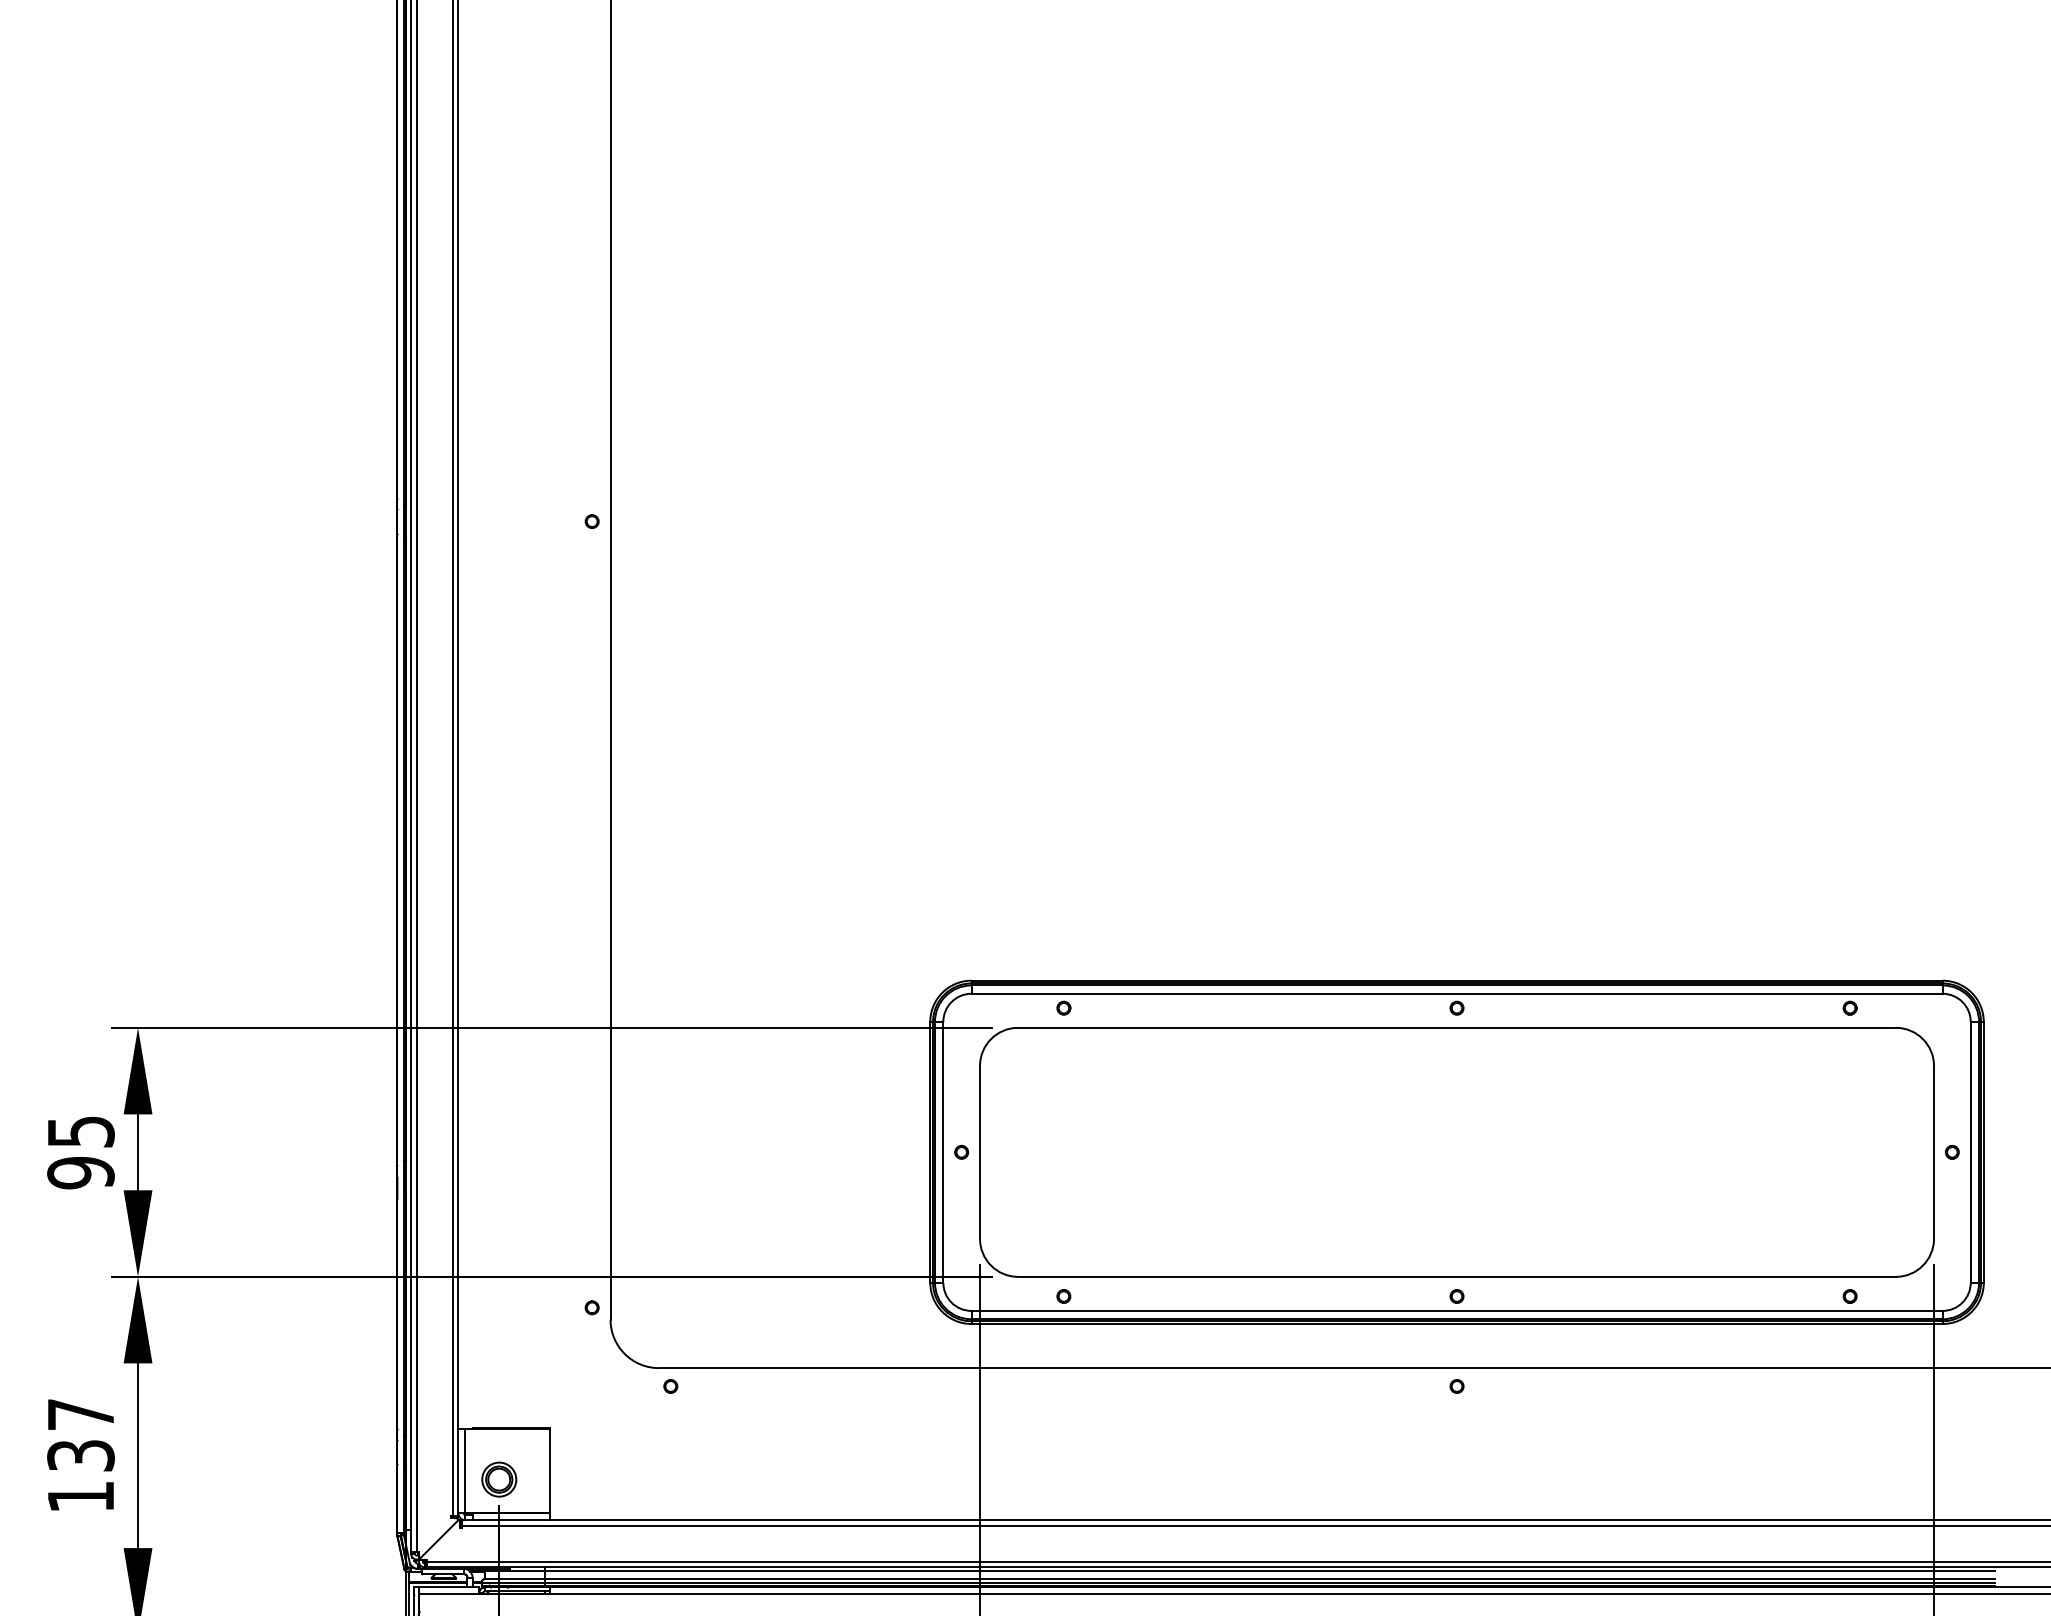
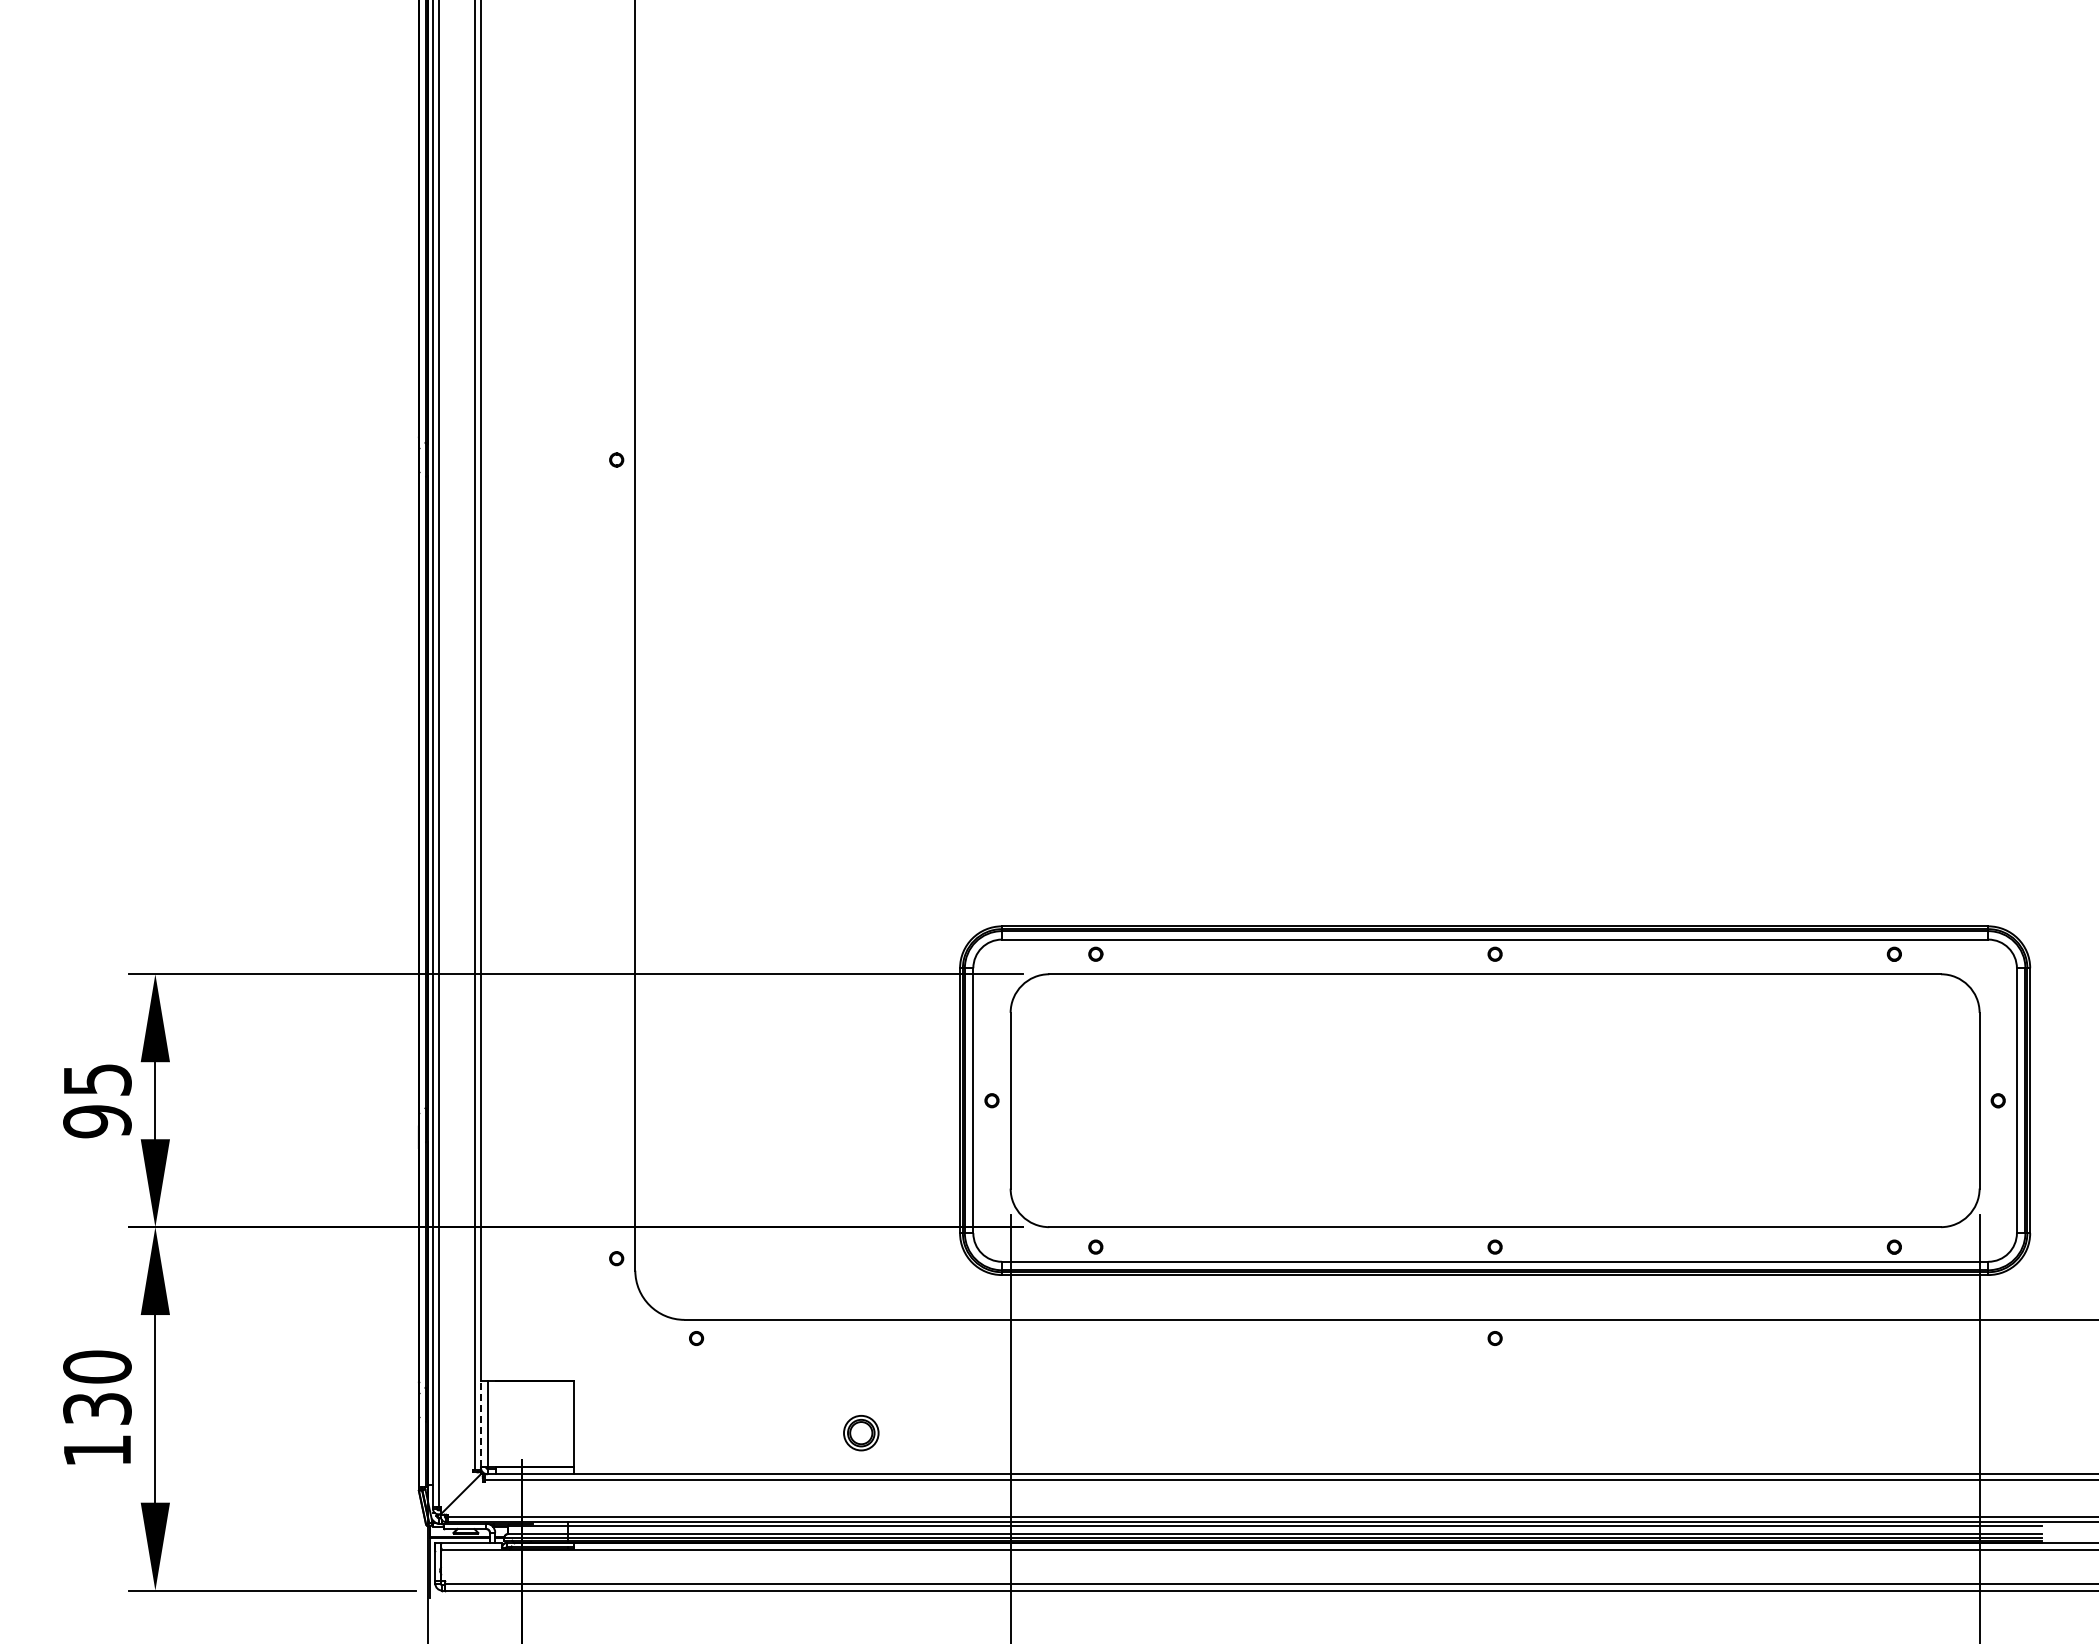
text: (81, 1414) -> (97, 1366), 137 -> 130
line: (458, 1471) -> (480, 1424), solid -> dashed
part: (499, 1479) -> (861, 1433), moved

